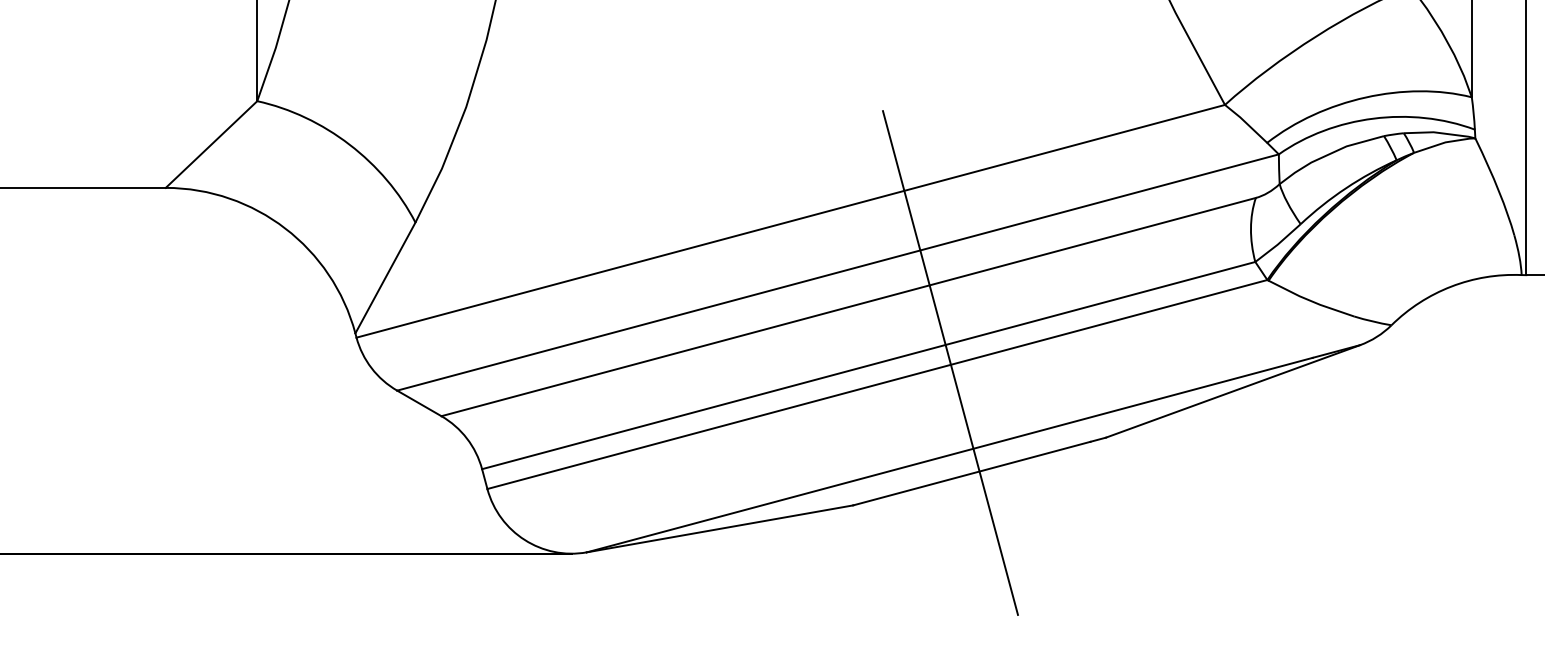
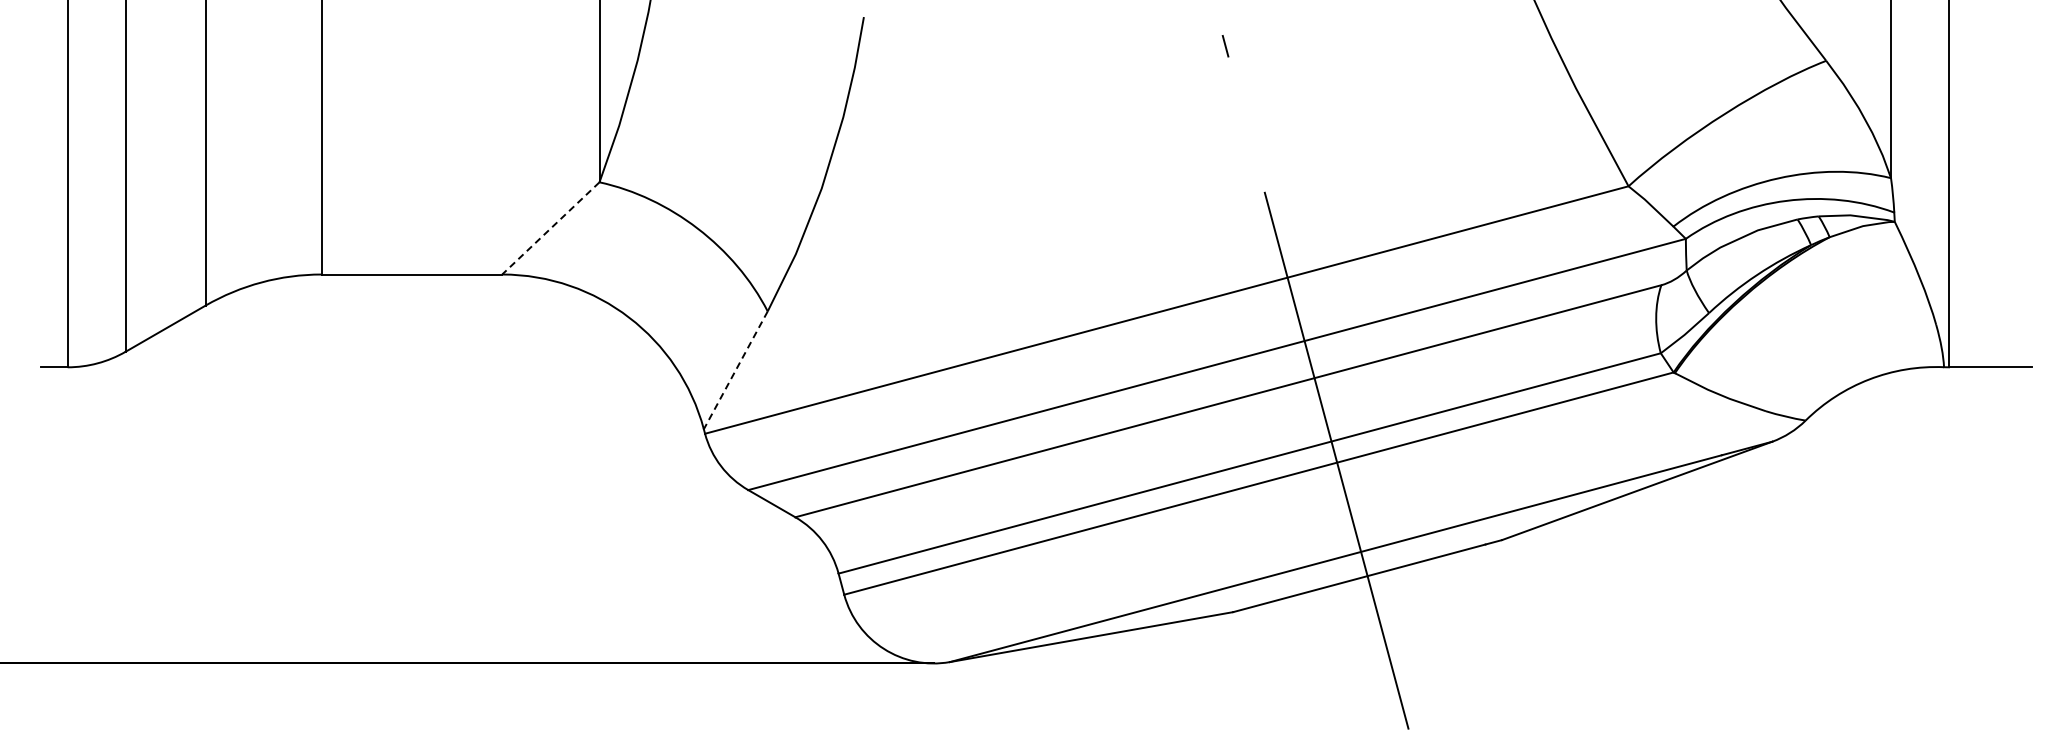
line: (211, 144) -> (550, 228), solid -> dashed
line: (385, 278) -> (735, 370), solid -> dashed

